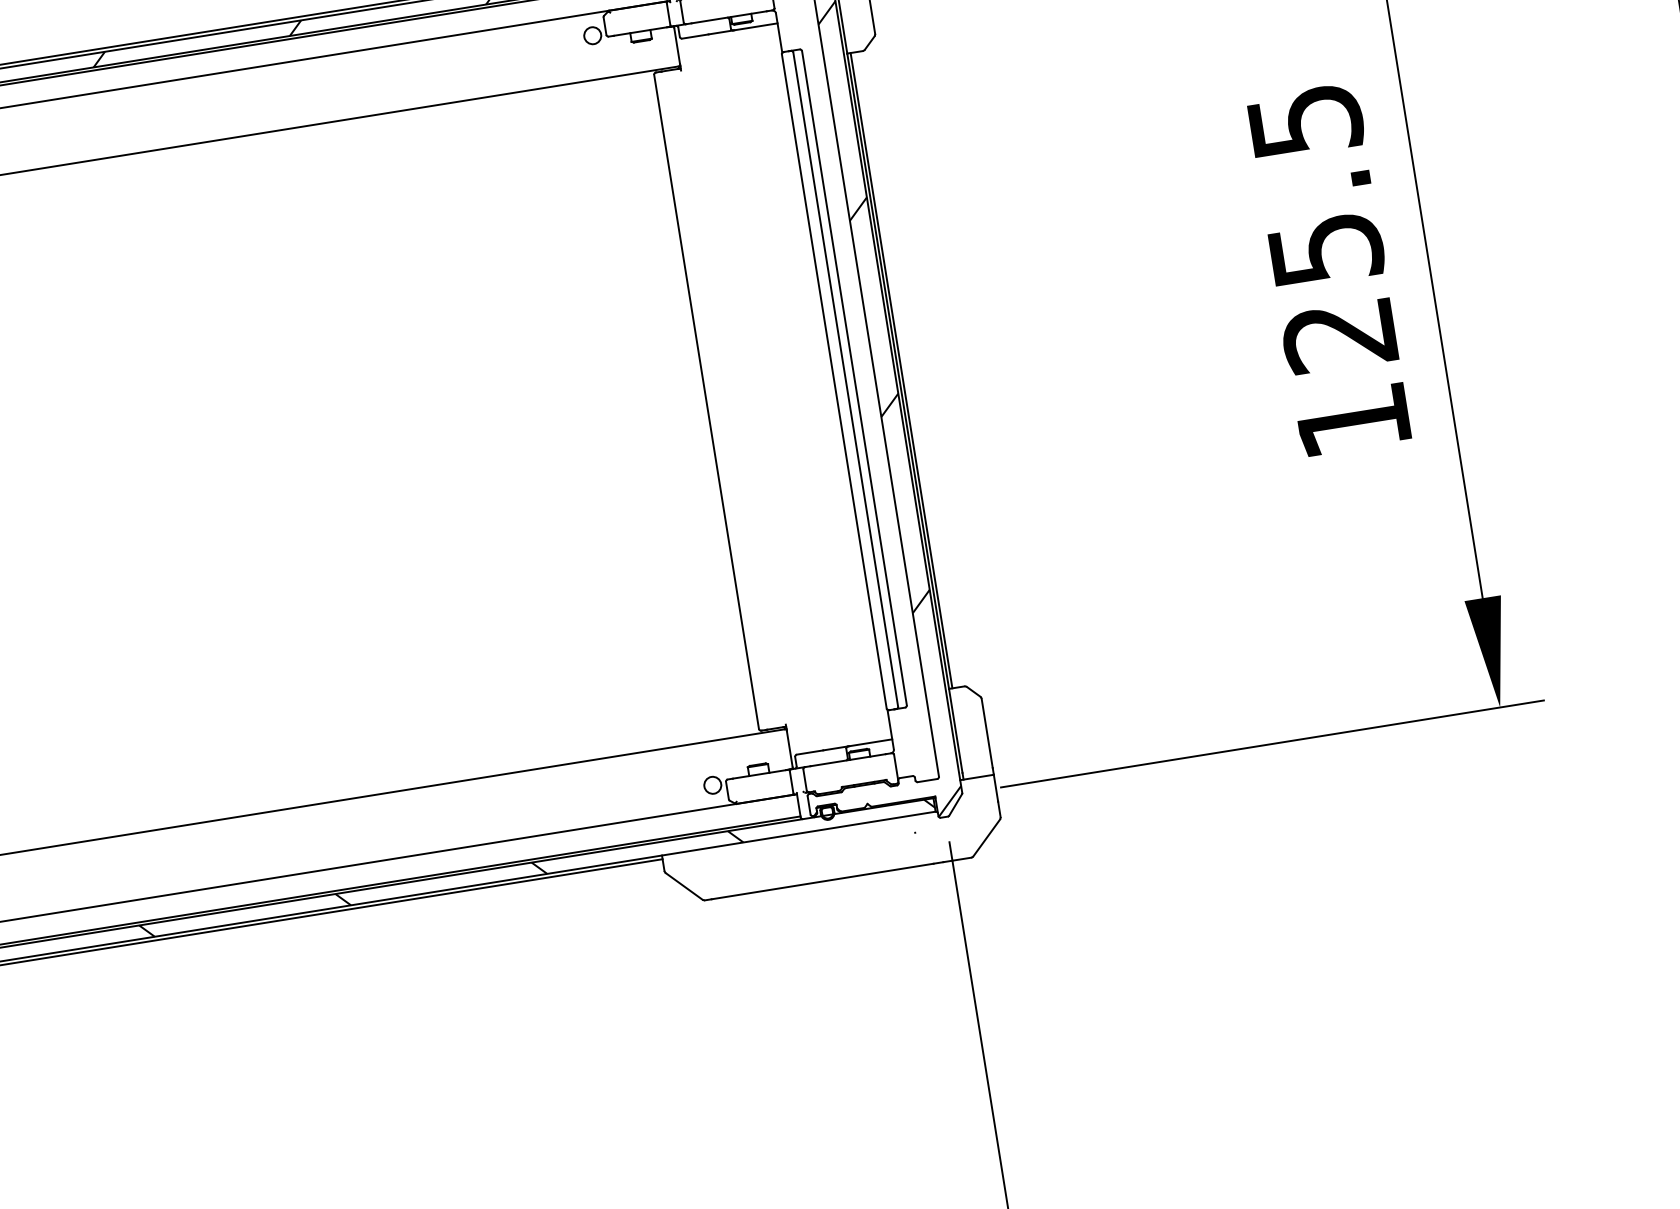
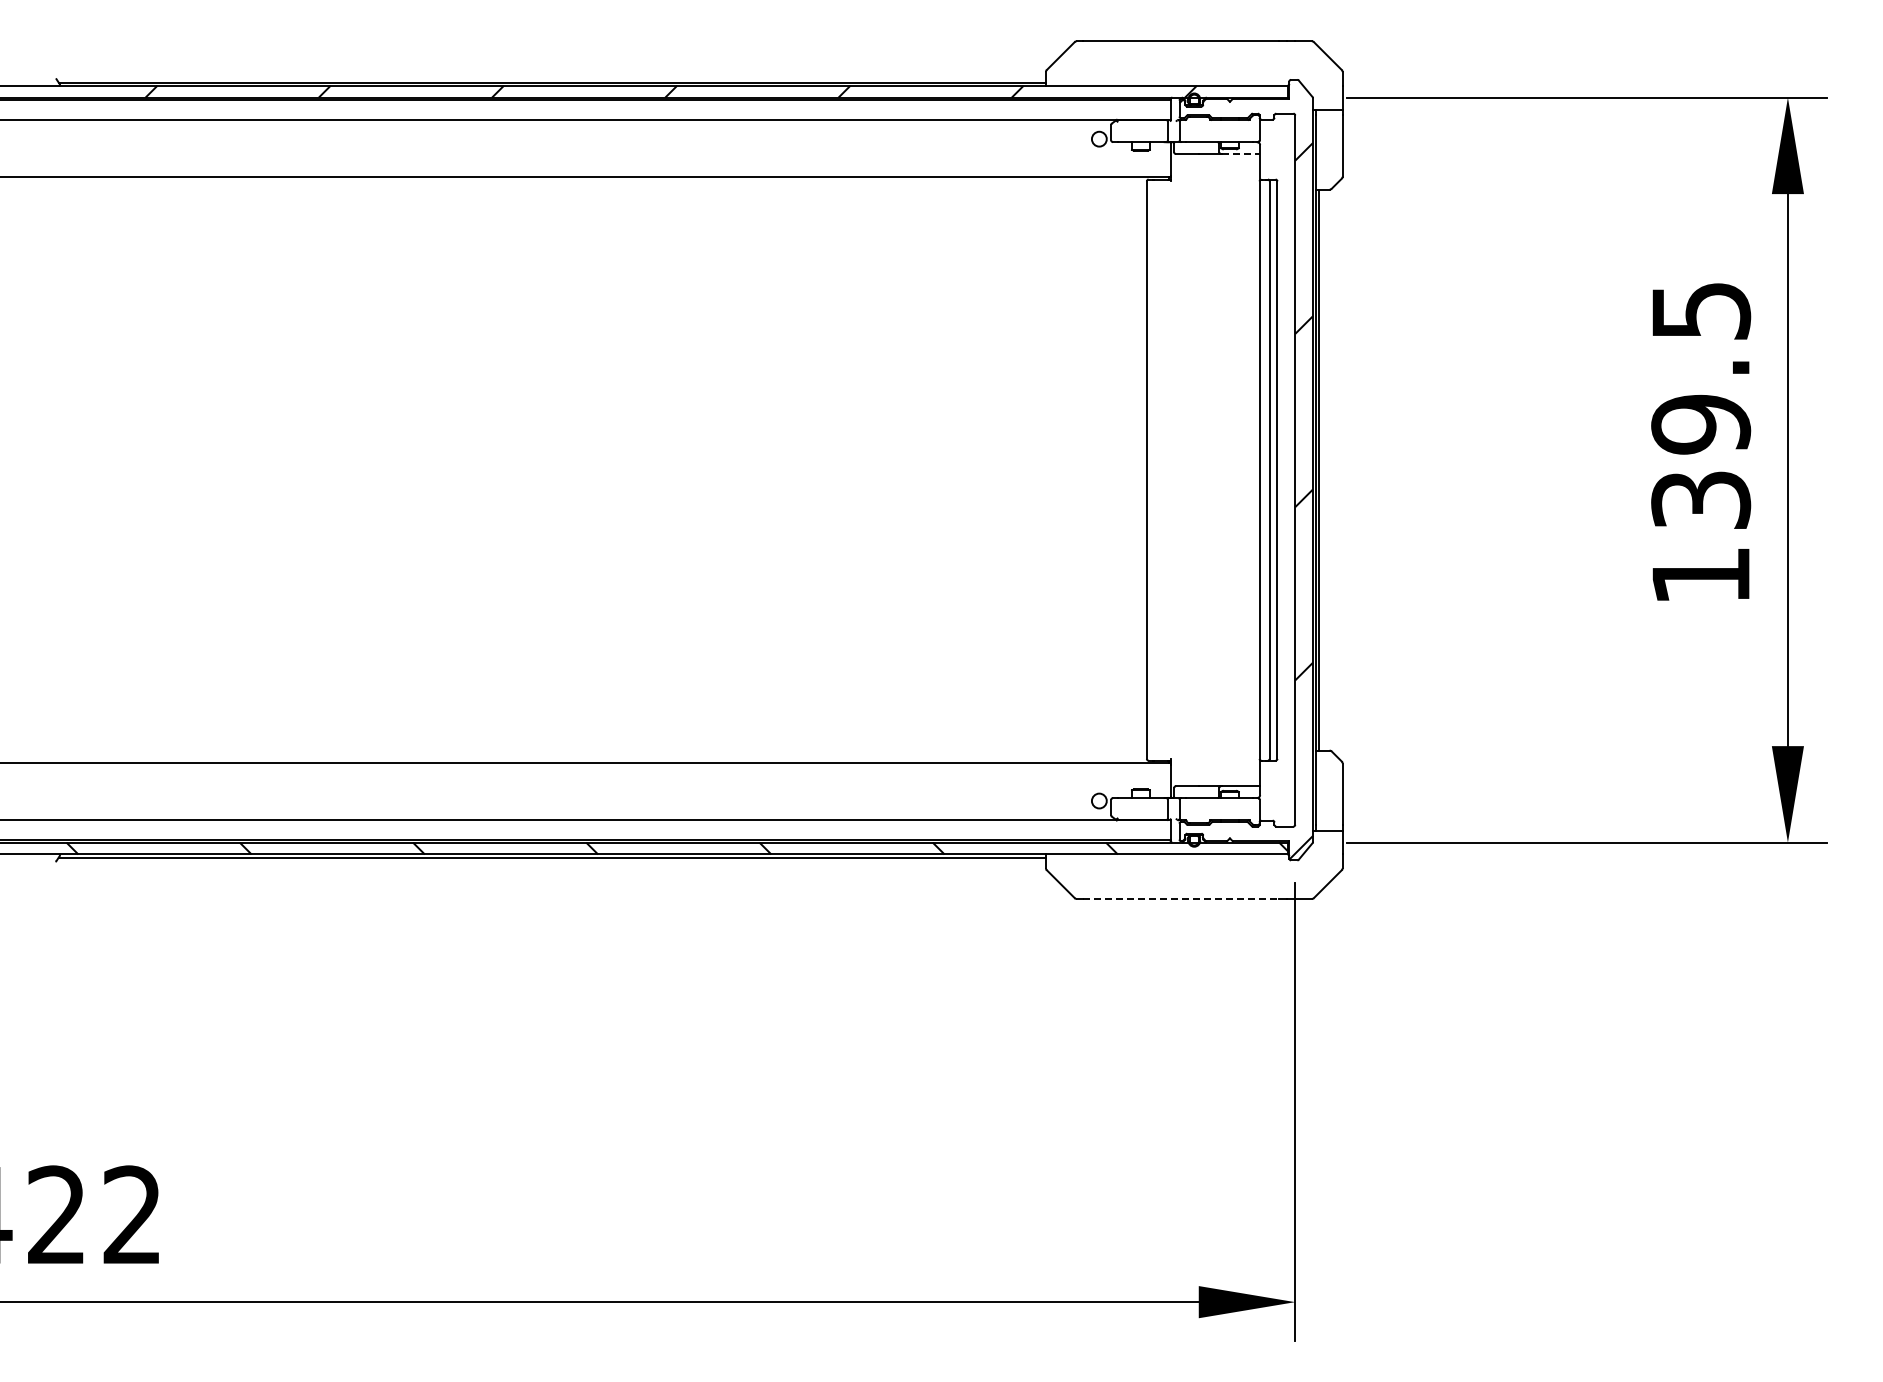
line: (756, 27) -> (1241, 154), solid -> dashed
text: (1333, 291) -> (1701, 461), 125.5 -> 139.5
line: (822, 880) -> (1180, 898), solid -> dashed

